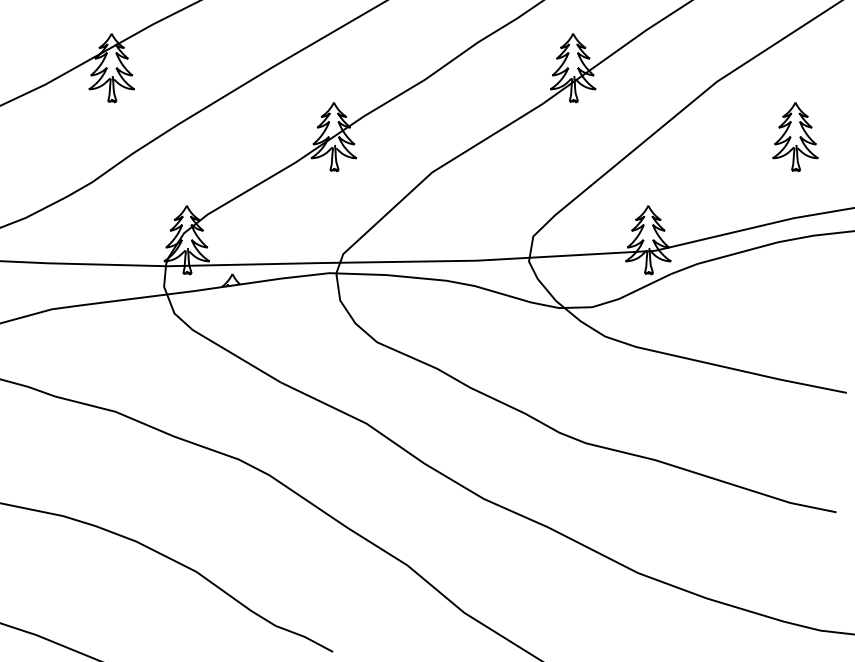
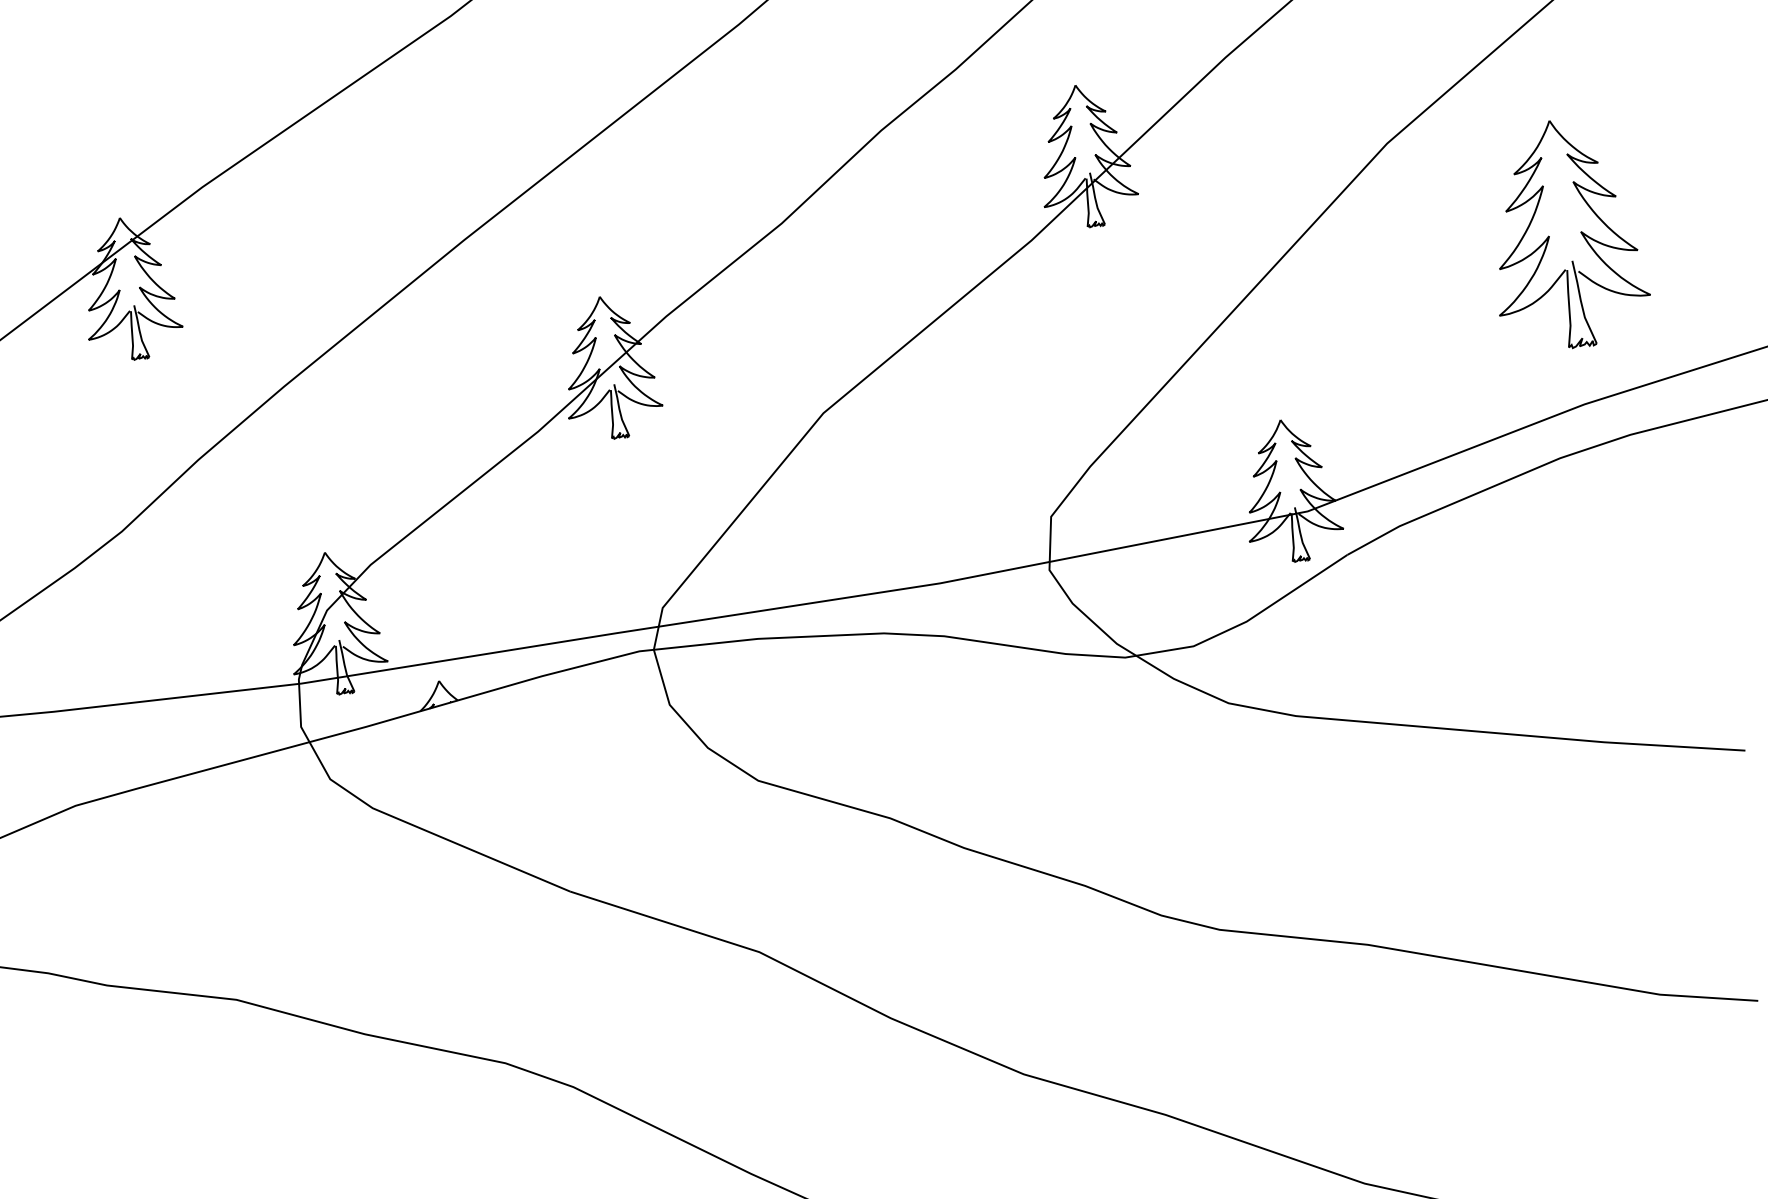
part: (795, 137) -> (1565, 236), size x1.6

